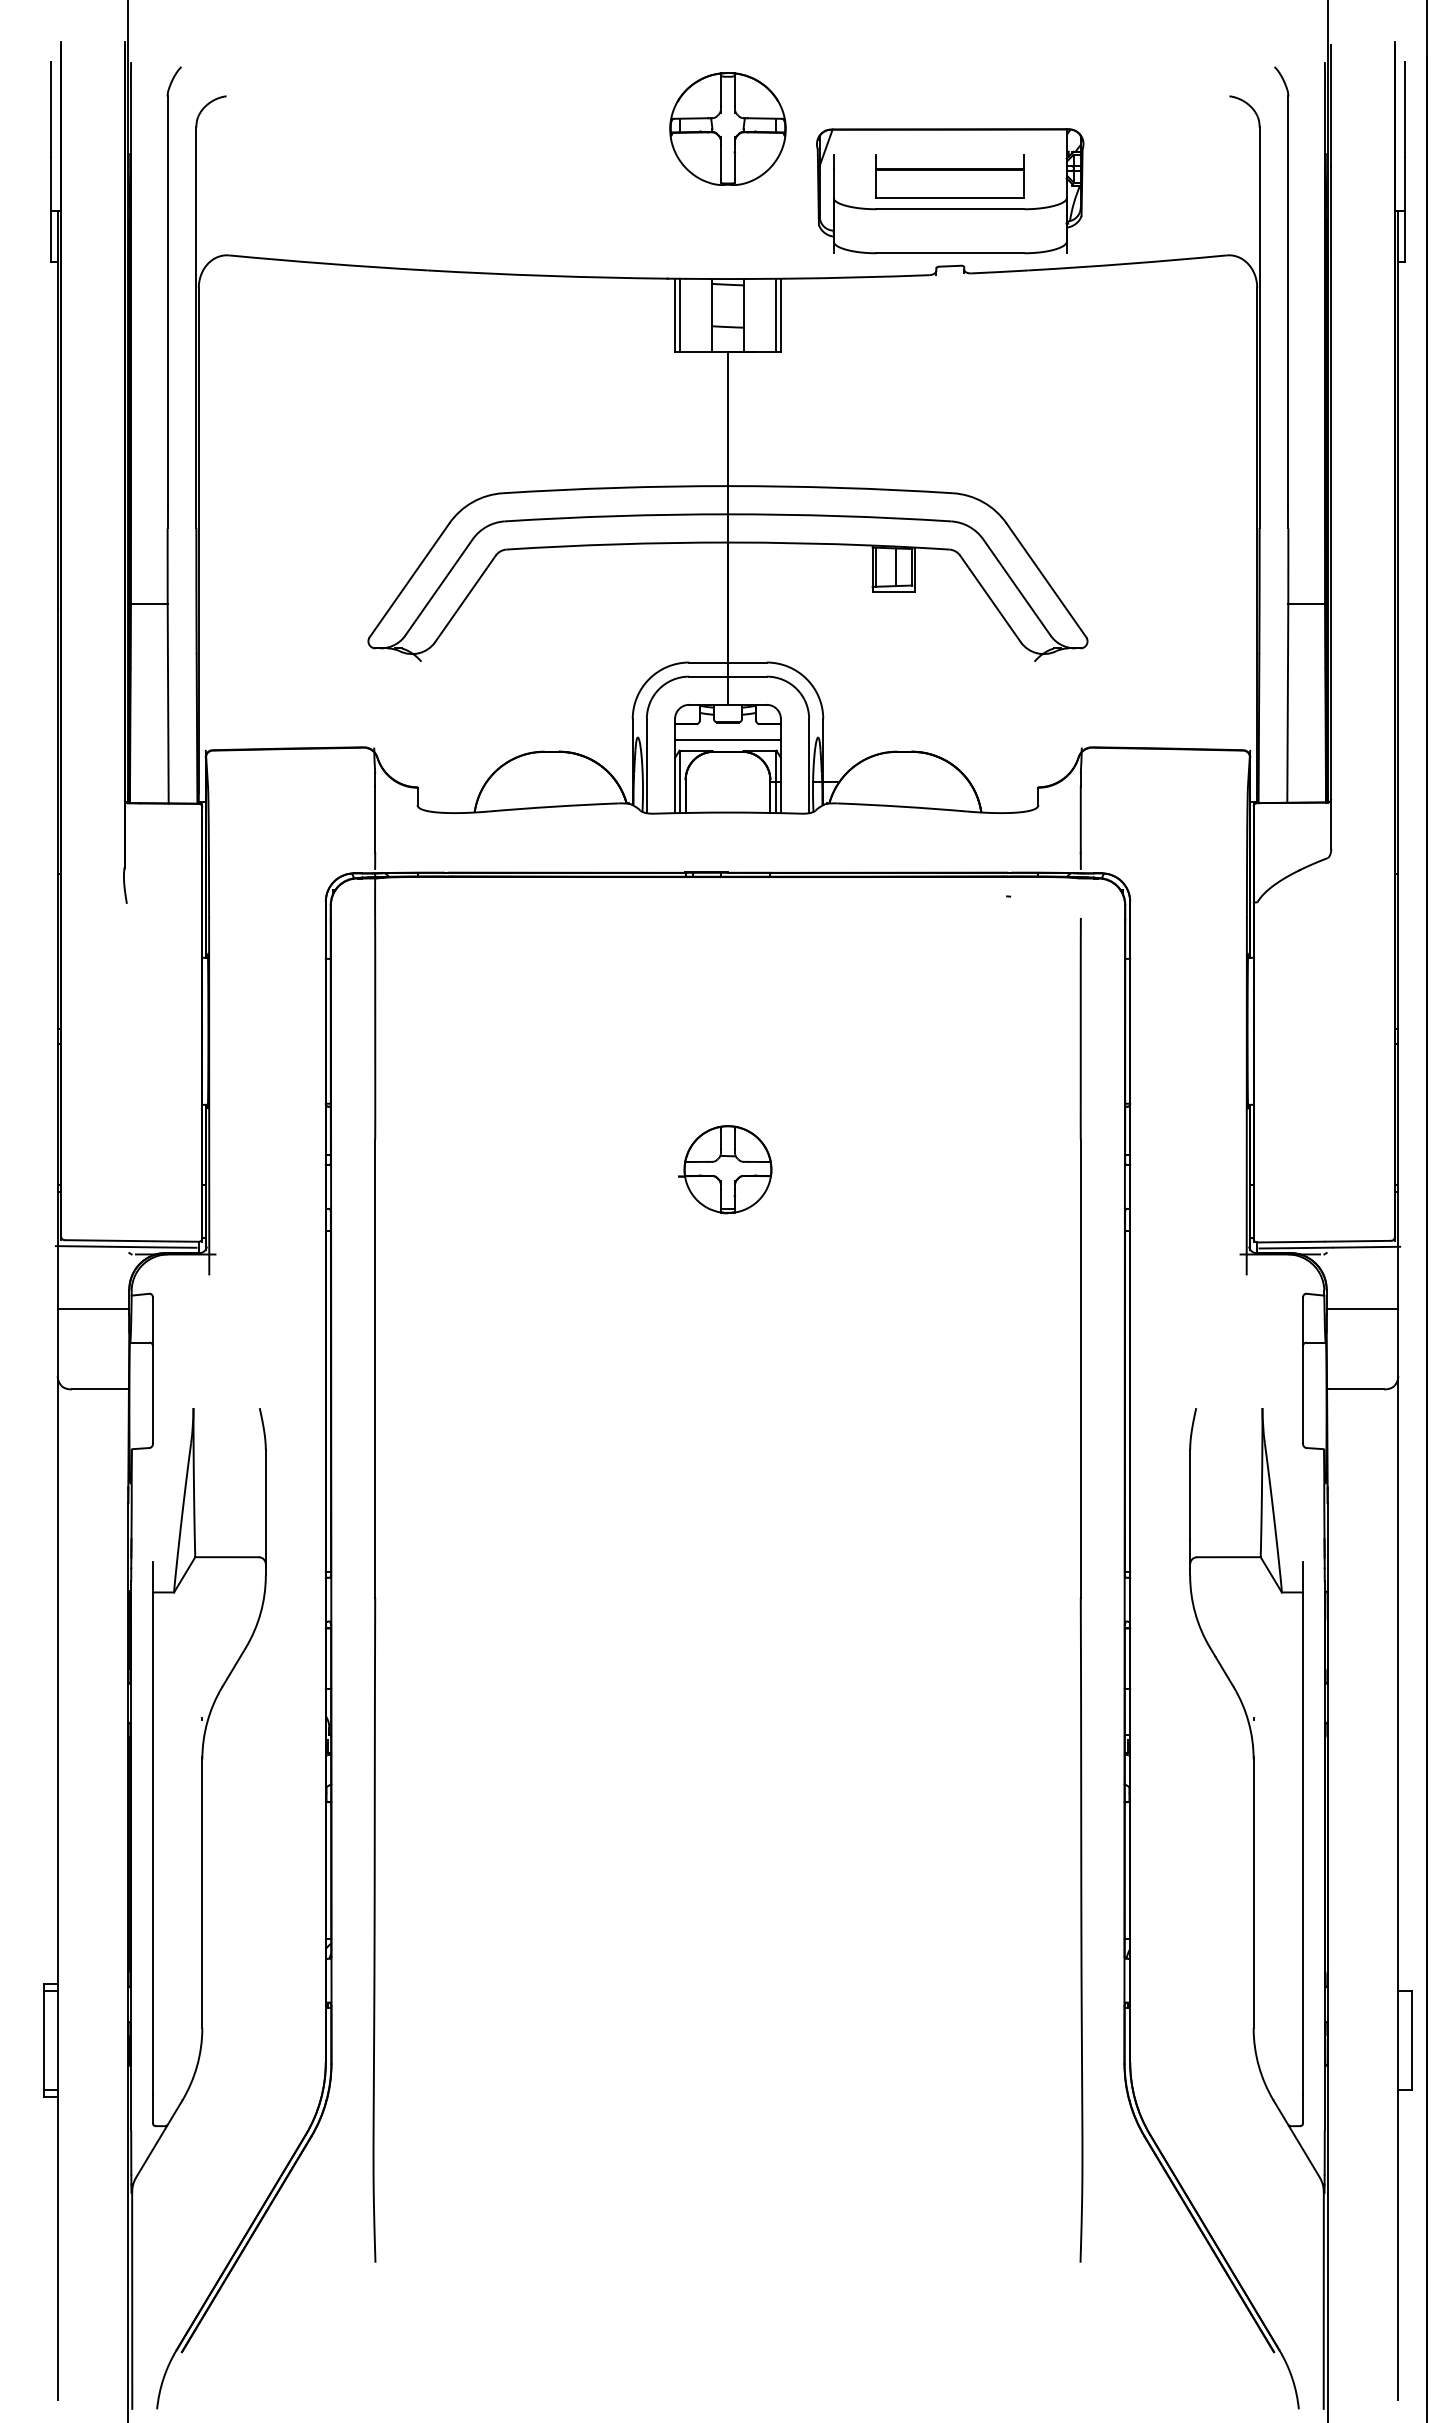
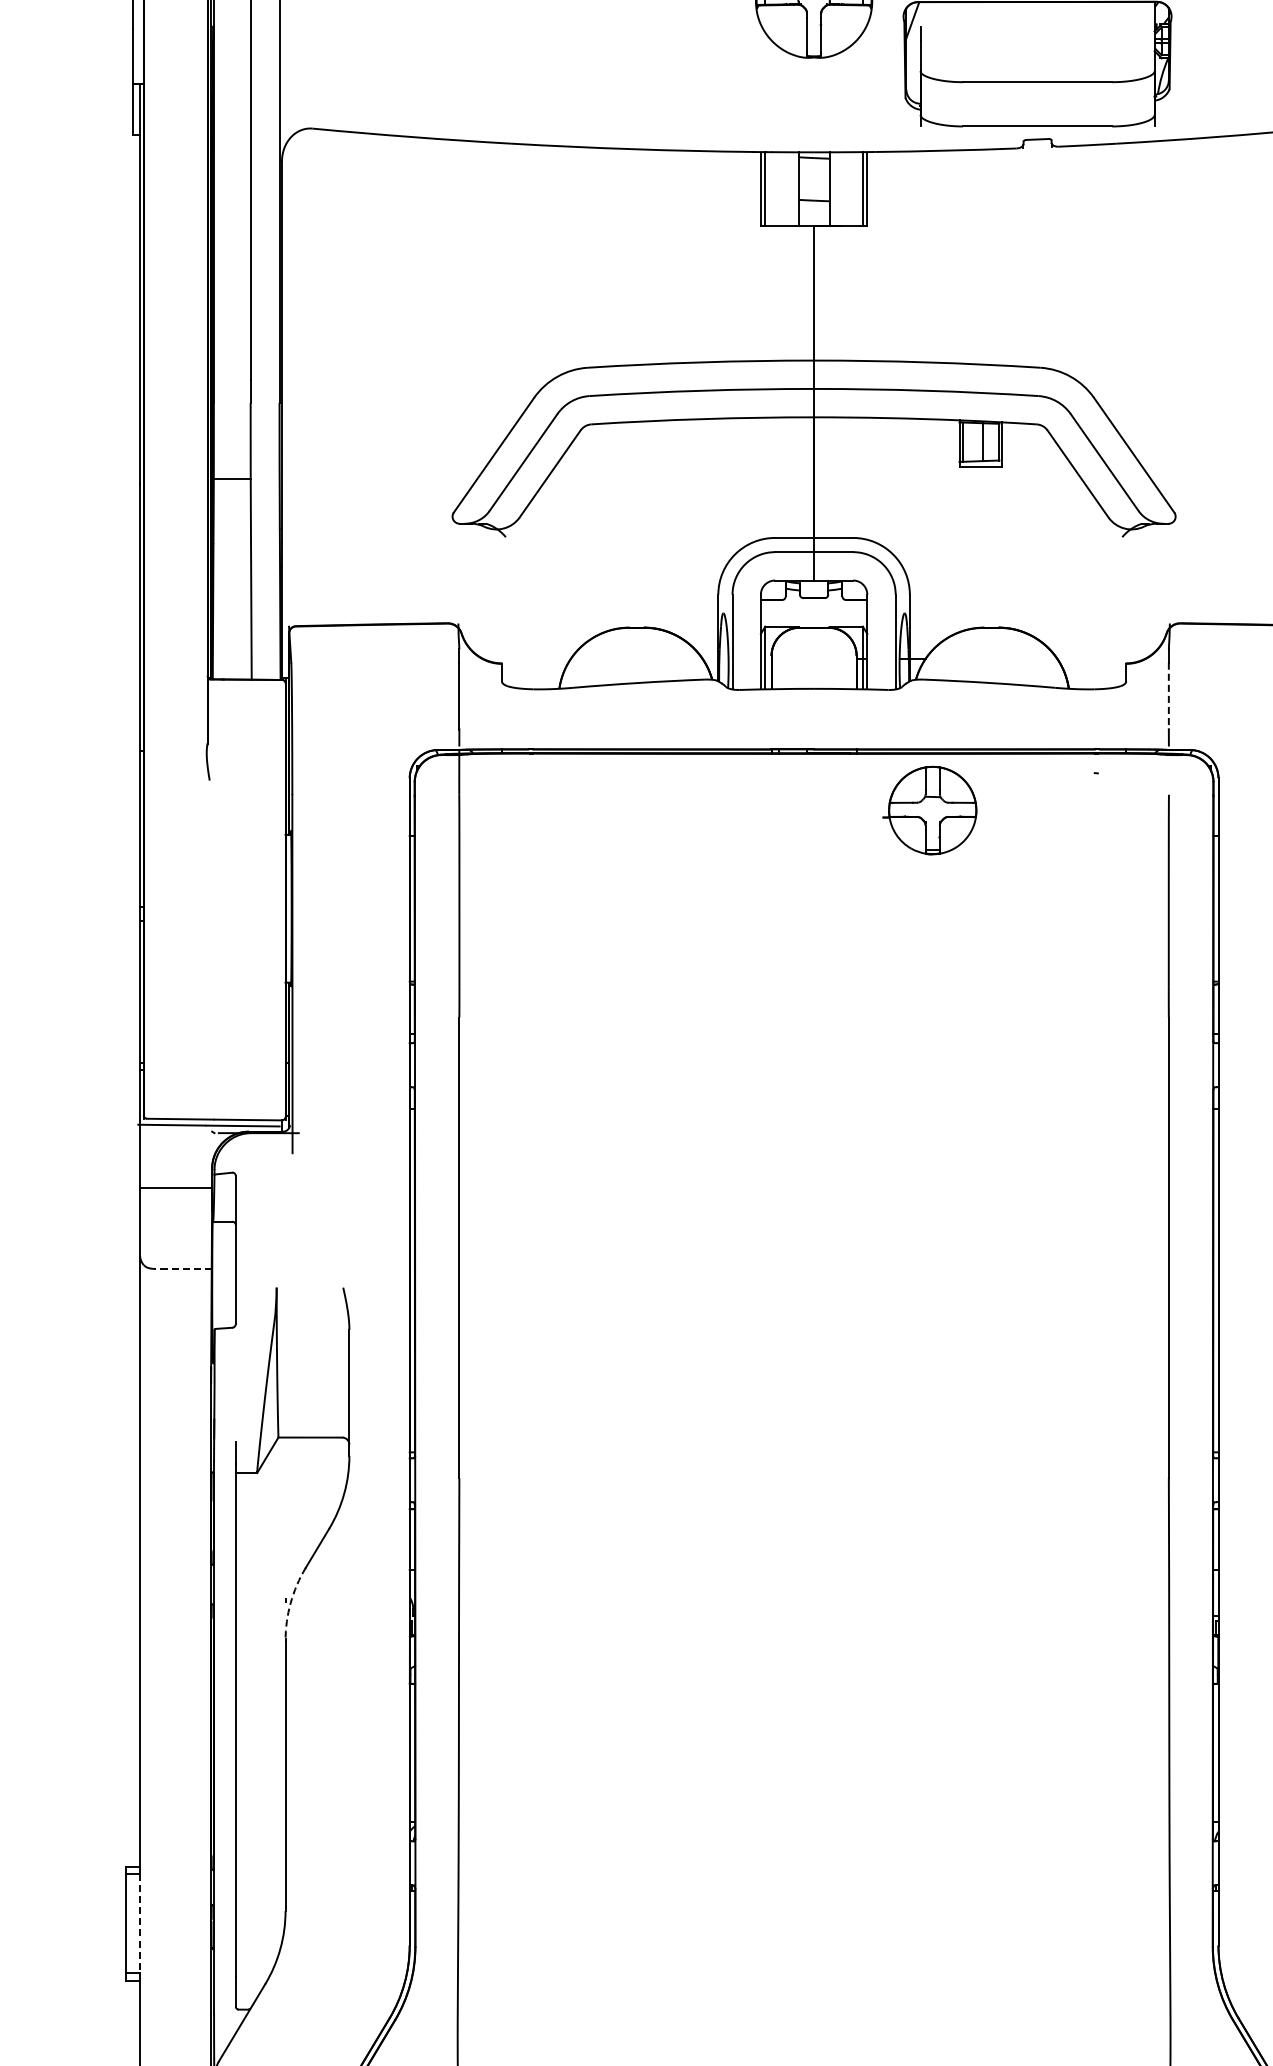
part: (949, 176) -> (1036, 49), removed
line: (727, 740) -> (813, 616), removed
line: (1080, 820) -> (1168, 696), solid -> dashed
part: (725, 1169) -> (930, 810), moved
line: (100, 1389) -> (183, 1268), solid -> dashed
arc: (207, 1721) -> (290, 1602), solid -> dashed
line: (57, 2041) -> (139, 1924), solid -> dashed

